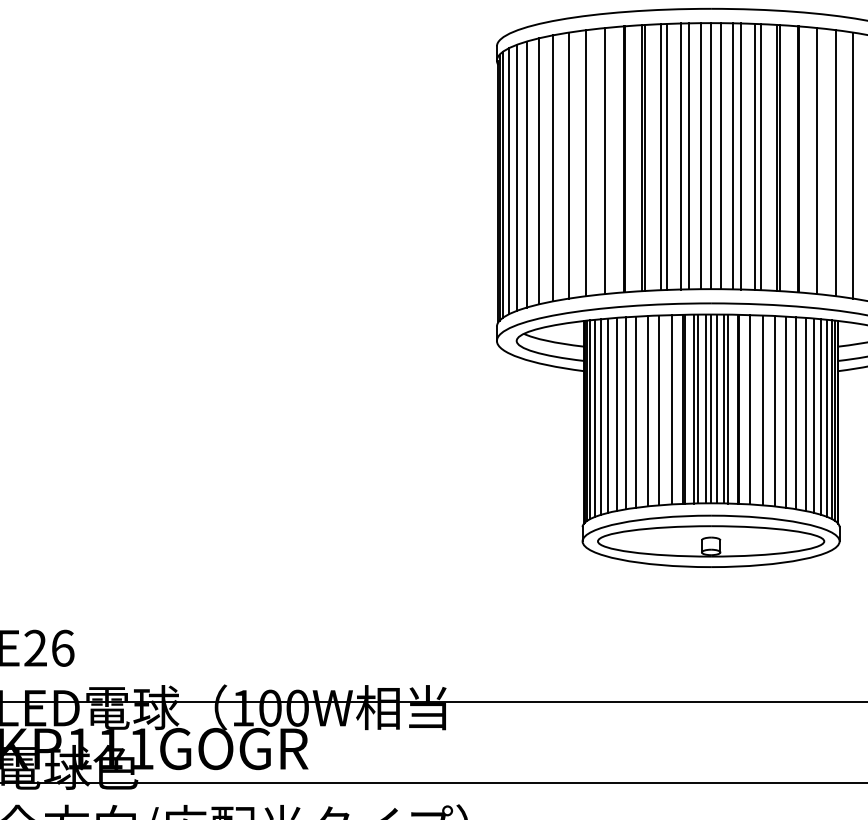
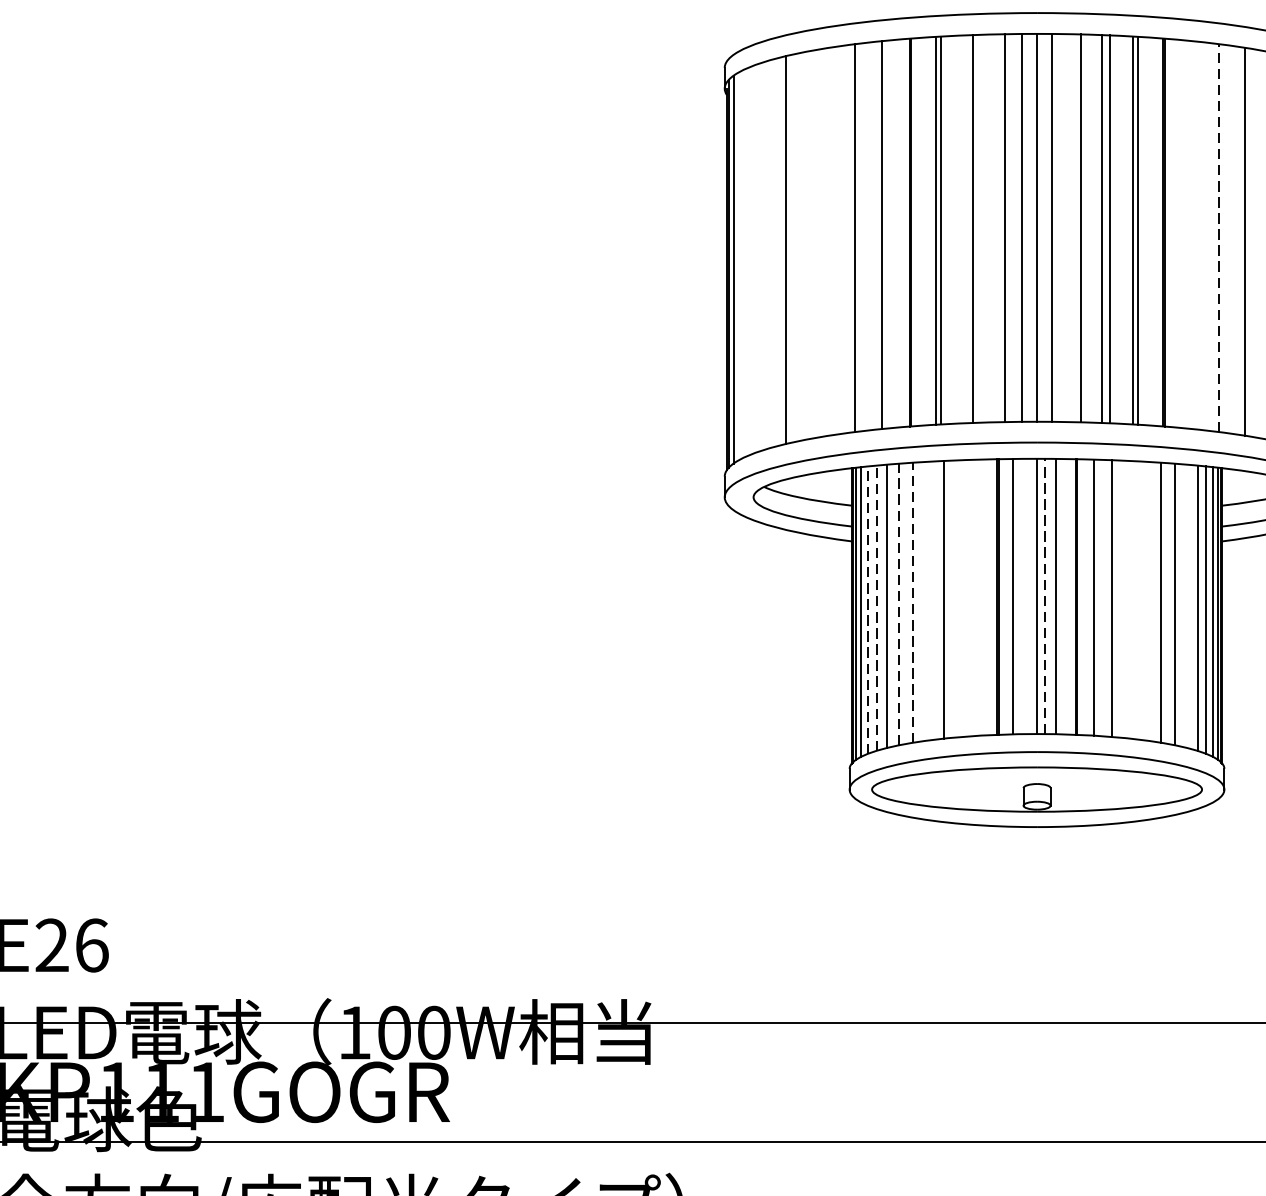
line: (680, 156) -> (992, 228), removed
line: (733, 156) -> (1069, 228), removed
line: (661, 157) -> (964, 229), removed
line: (817, 161) -> (1192, 235), removed
line: (836, 162) -> (1219, 237), solid -> dashed
line: (568, 165) -> (829, 241), removed
line: (553, 168) -> (807, 245), removed
line: (526, 174) -> (767, 254), removed
line: (516, 177) -> (753, 258), removed
line: (508, 181) -> (741, 264), removed
line: (697, 408) -> (1017, 595), removed
line: (705, 408) -> (1028, 595), removed
line: (716, 408) -> (1044, 595), solid -> dashed
line: (727, 408) -> (1060, 595), removed
line: (671, 409) -> (979, 597), removed
line: (659, 410) -> (961, 598), removed
line: (636, 411) -> (928, 600), removed
line: (774, 411) -> (1129, 600), removed
line: (785, 411) -> (1145, 600), removed
line: (626, 412) -> (913, 601), solid -> dashed
line: (616, 414) -> (899, 604), solid -> dashed
line: (813, 415) -> (1186, 606), removed
line: (601, 417) -> (877, 608), solid -> dashed
line: (595, 418) -> (868, 610), solid -> dashed

